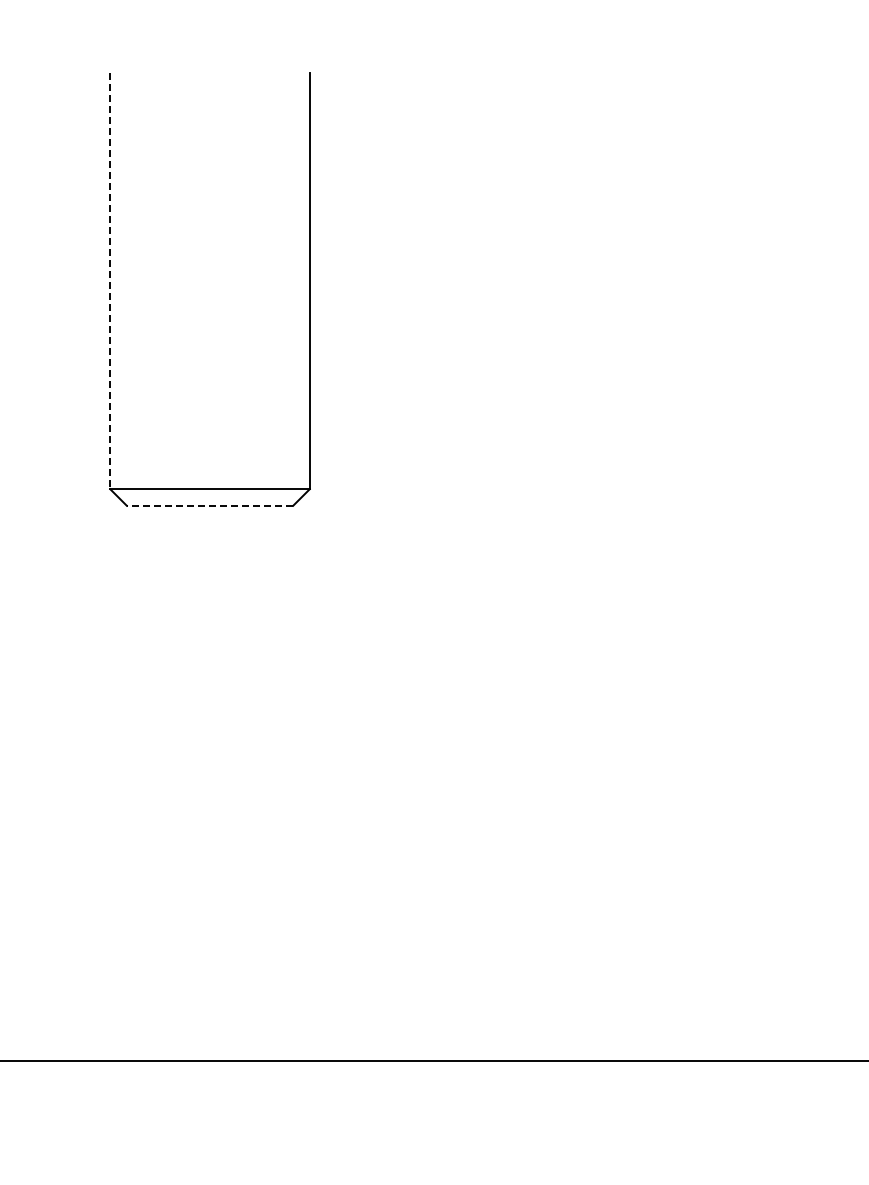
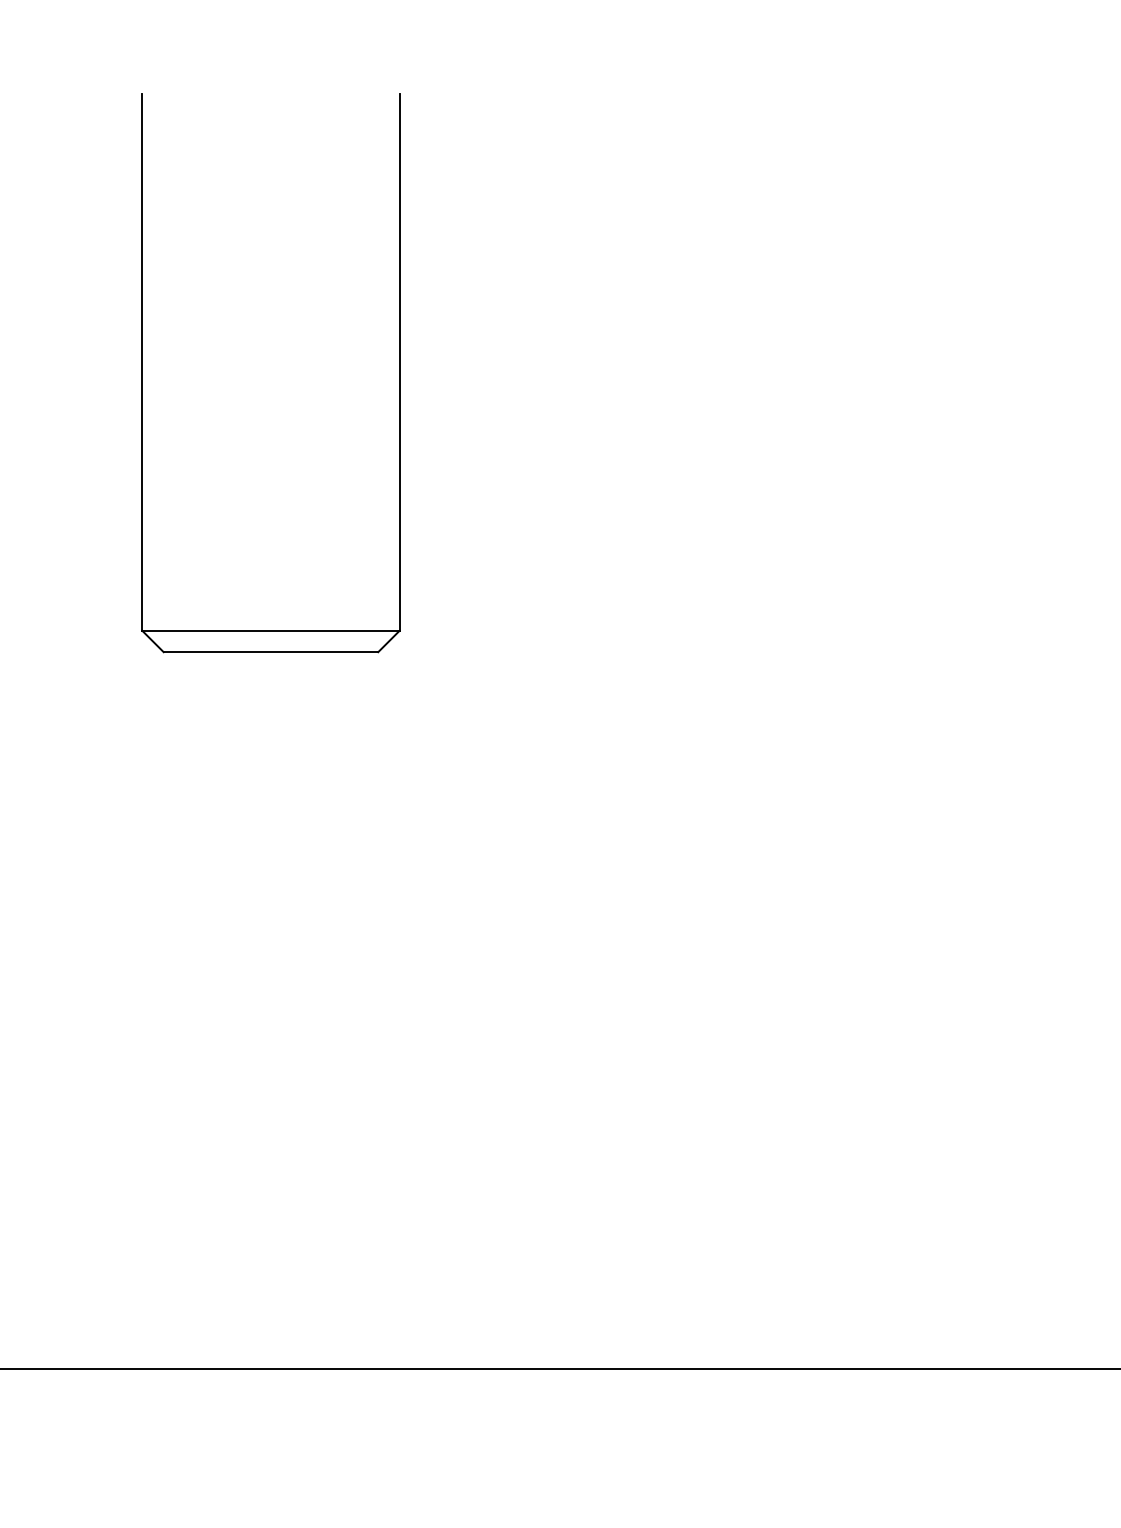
line: (110, 281) -> (142, 362), dashed -> solid
line: (209, 505) -> (270, 651), dashed -> solid

